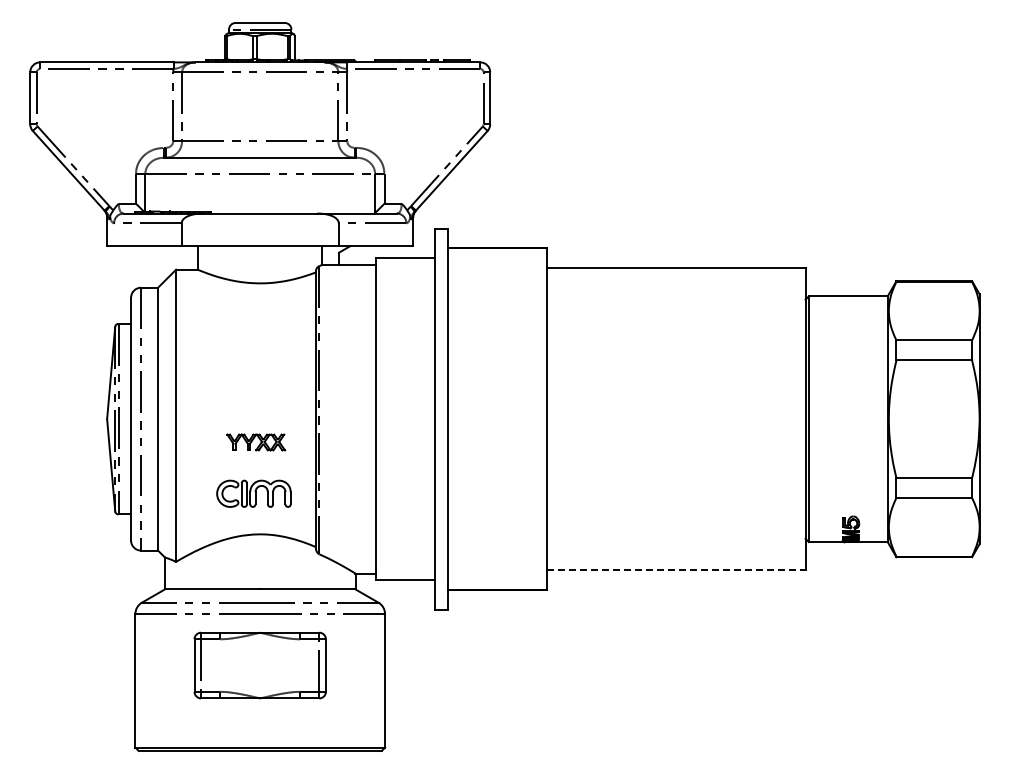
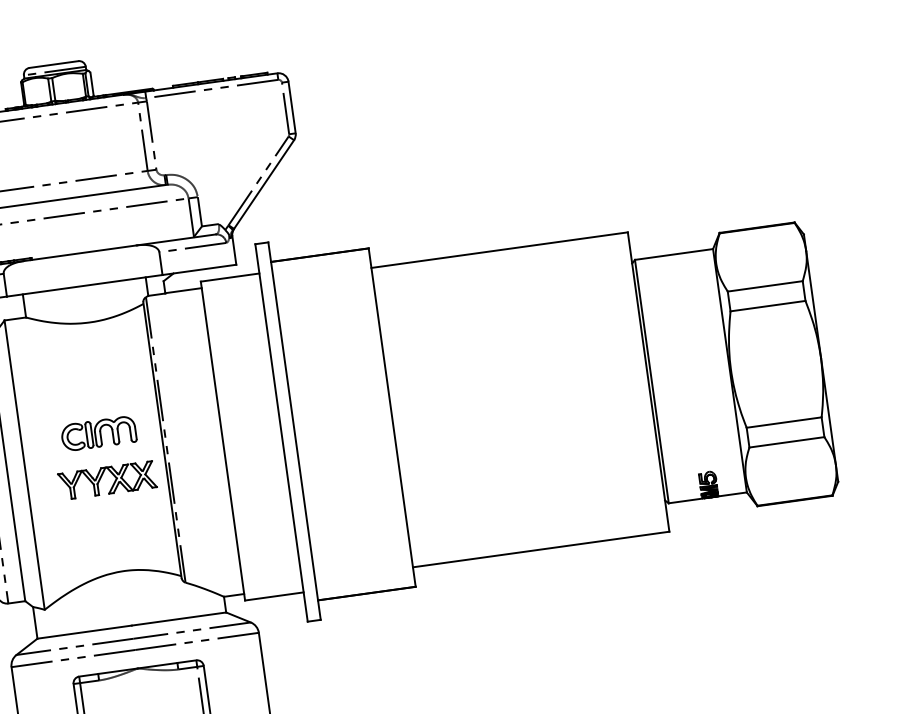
part: (256, 442) -> (107, 480), size x1.67
part: (253, 493) -> (98, 433), moved
line: (676, 570) -> (541, 549), dashed -> solid

